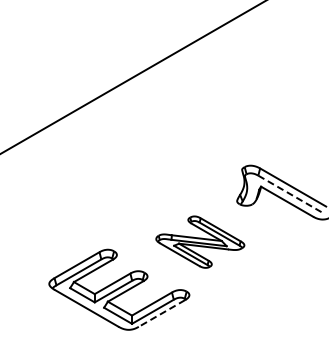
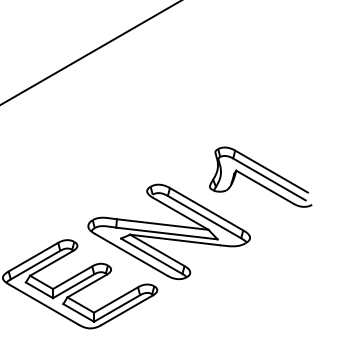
line: (291, 194) -> (269, 179), dashed -> solid
part: (200, 241) -> (169, 231), size x1.67
line: (161, 313) -> (126, 310), dashed -> solid

